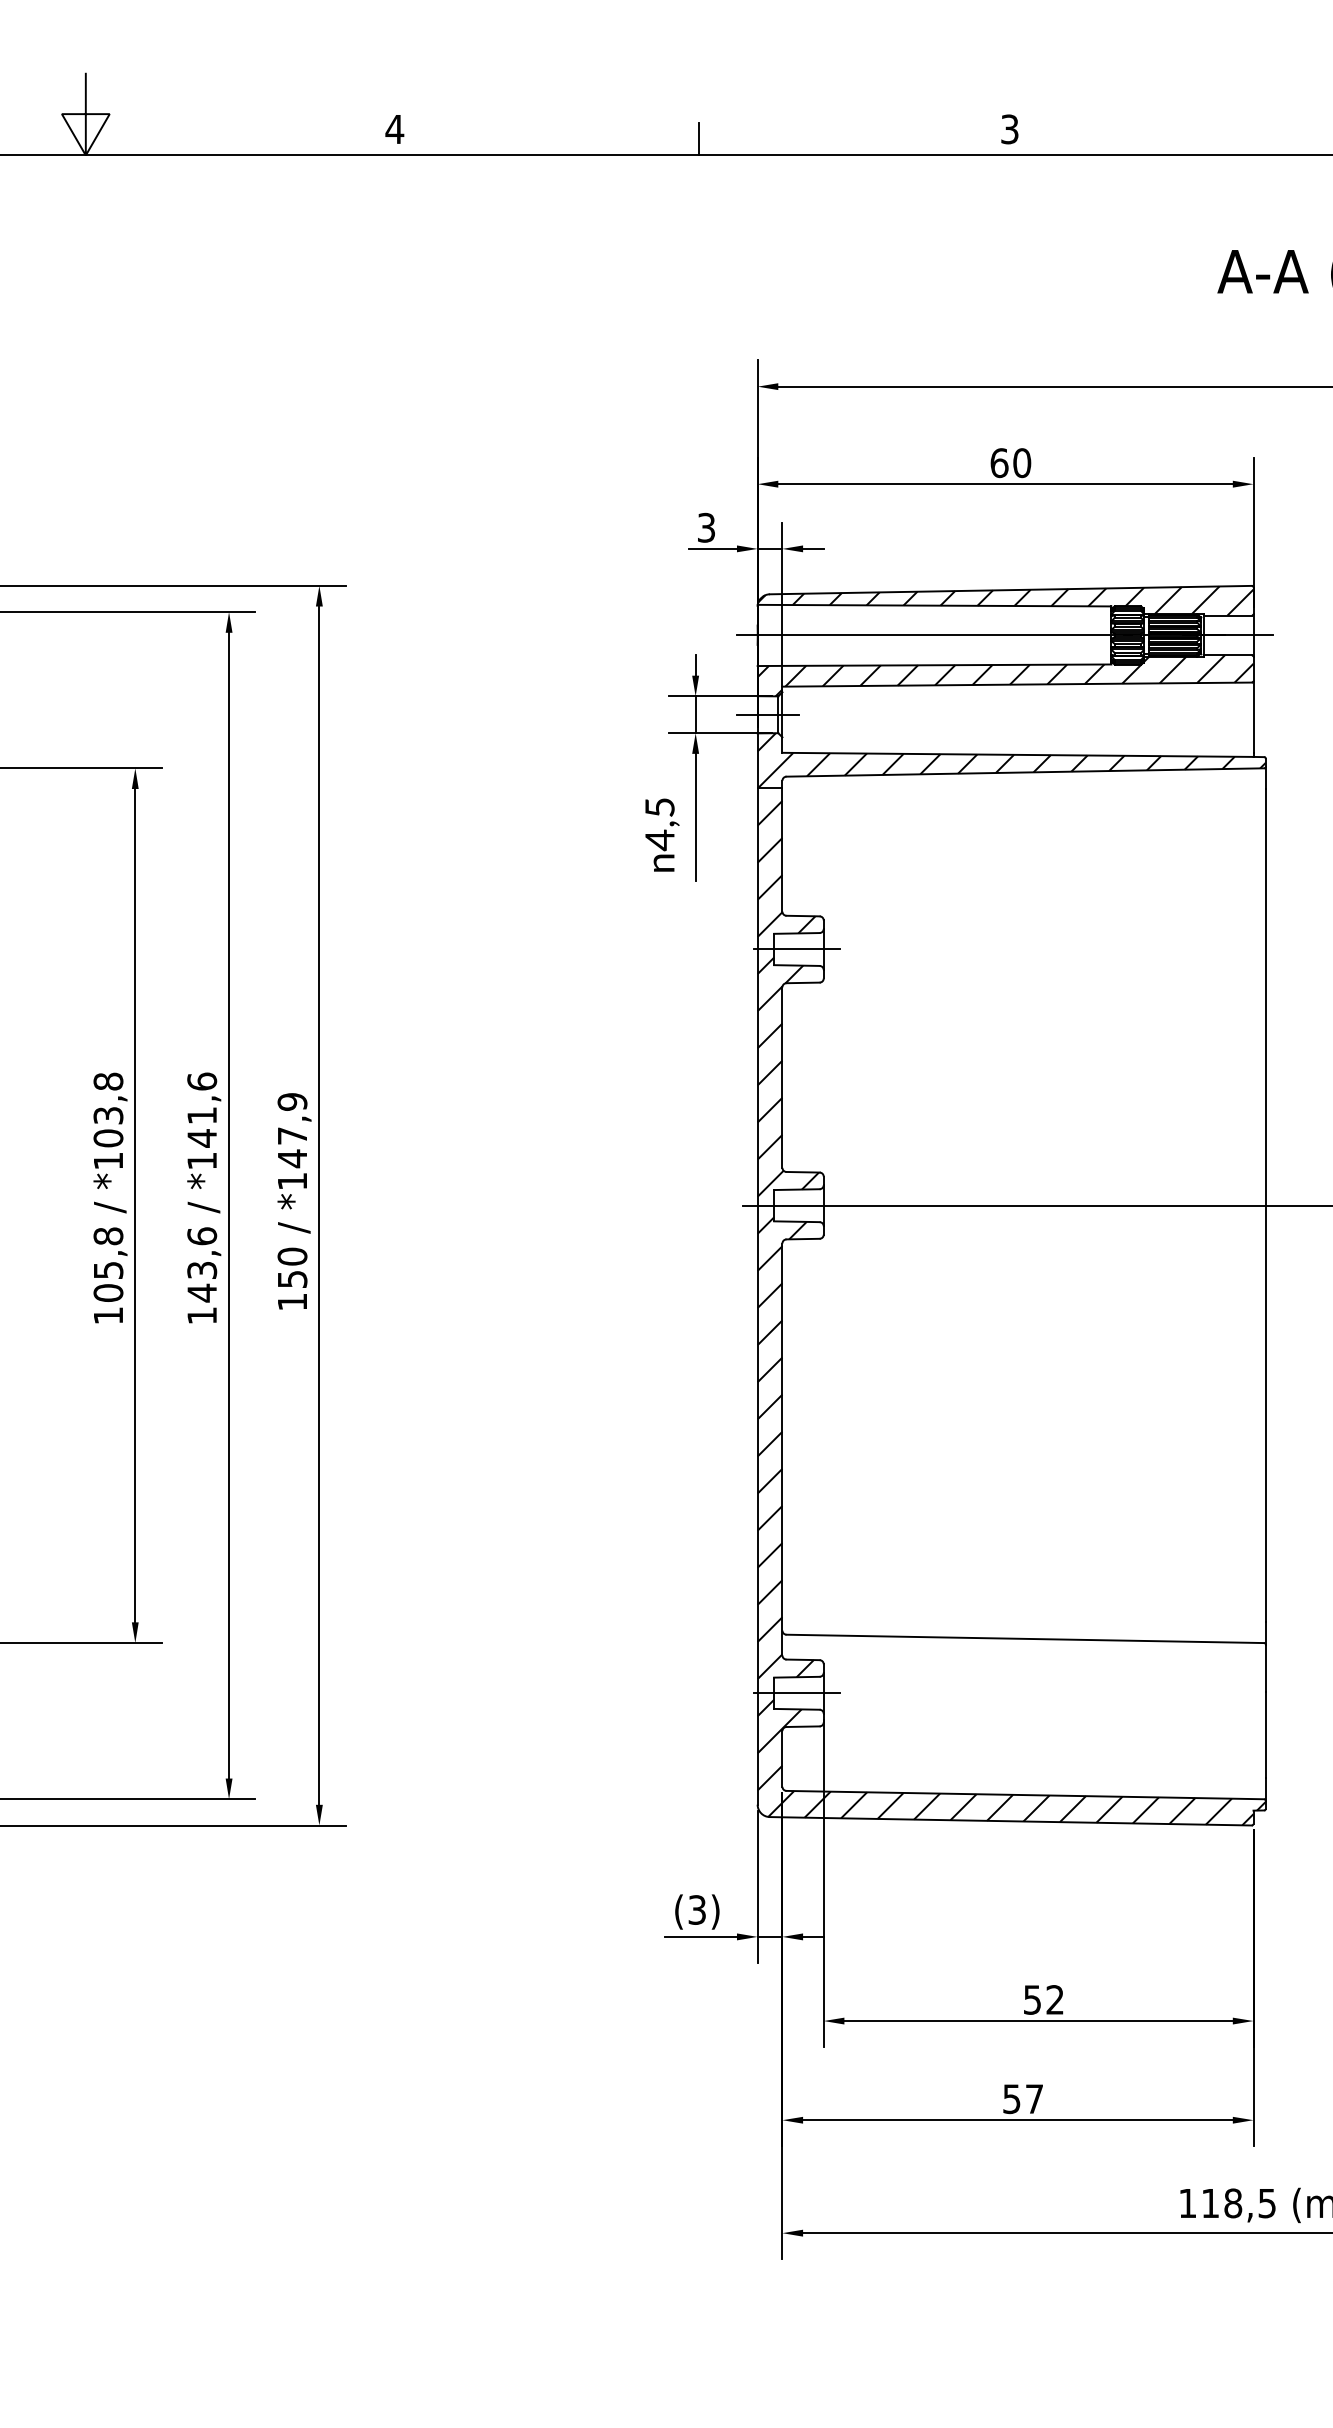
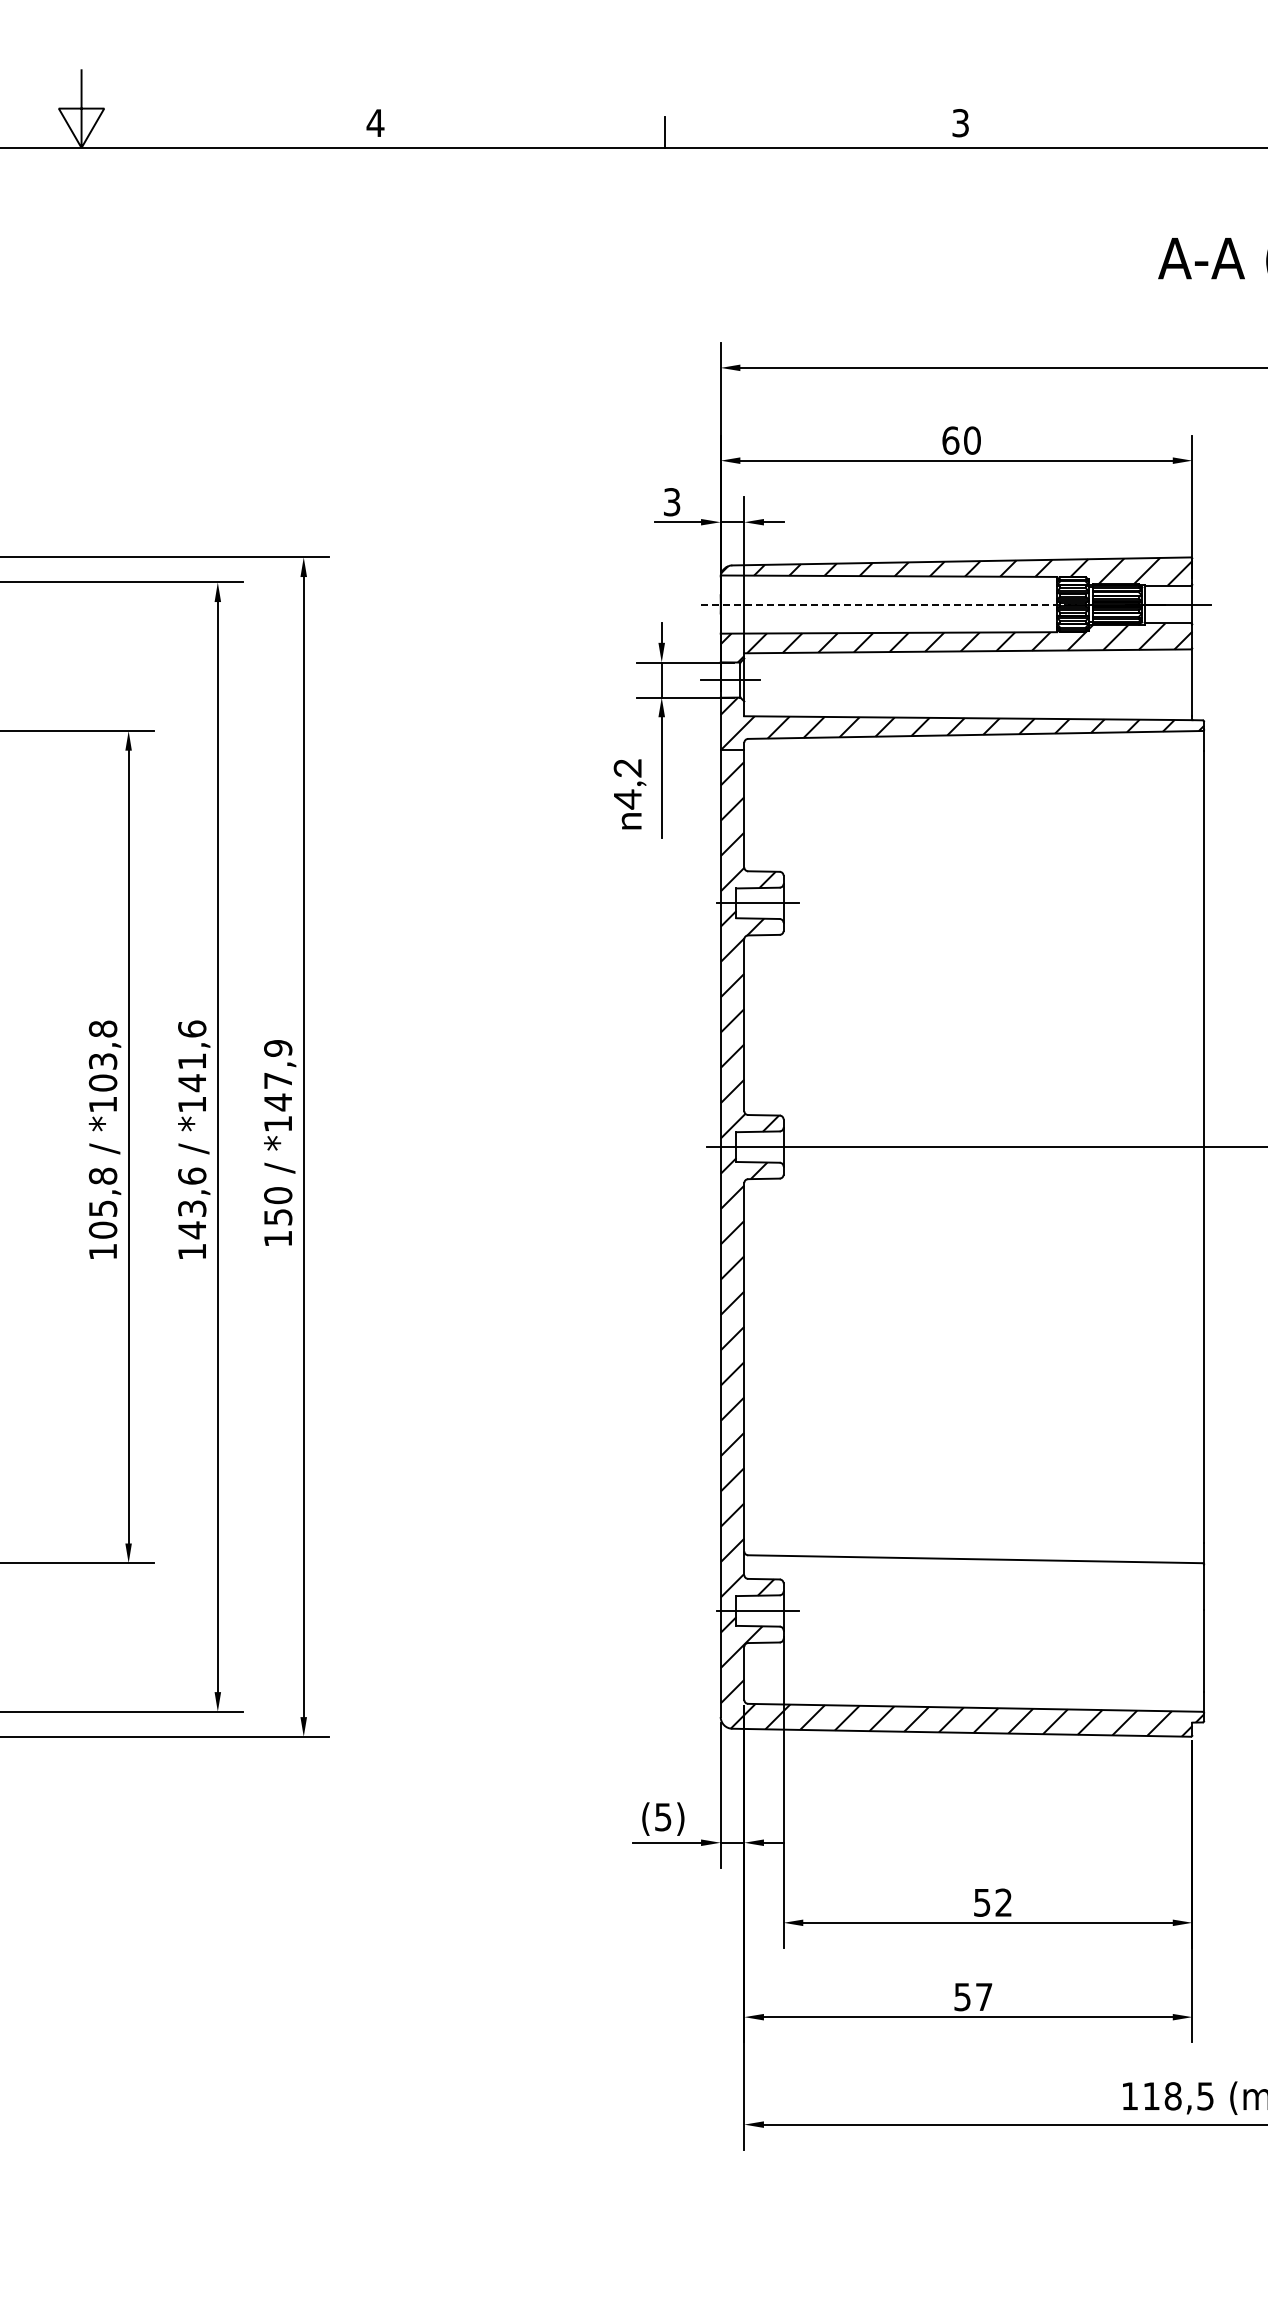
line: (935, 635) -> (889, 604), solid -> dashed
text: (659, 807) -> (627, 768), 4,5 -> 4,2
text: (697, 1909) -> (663, 1816), (3) -> (5)

